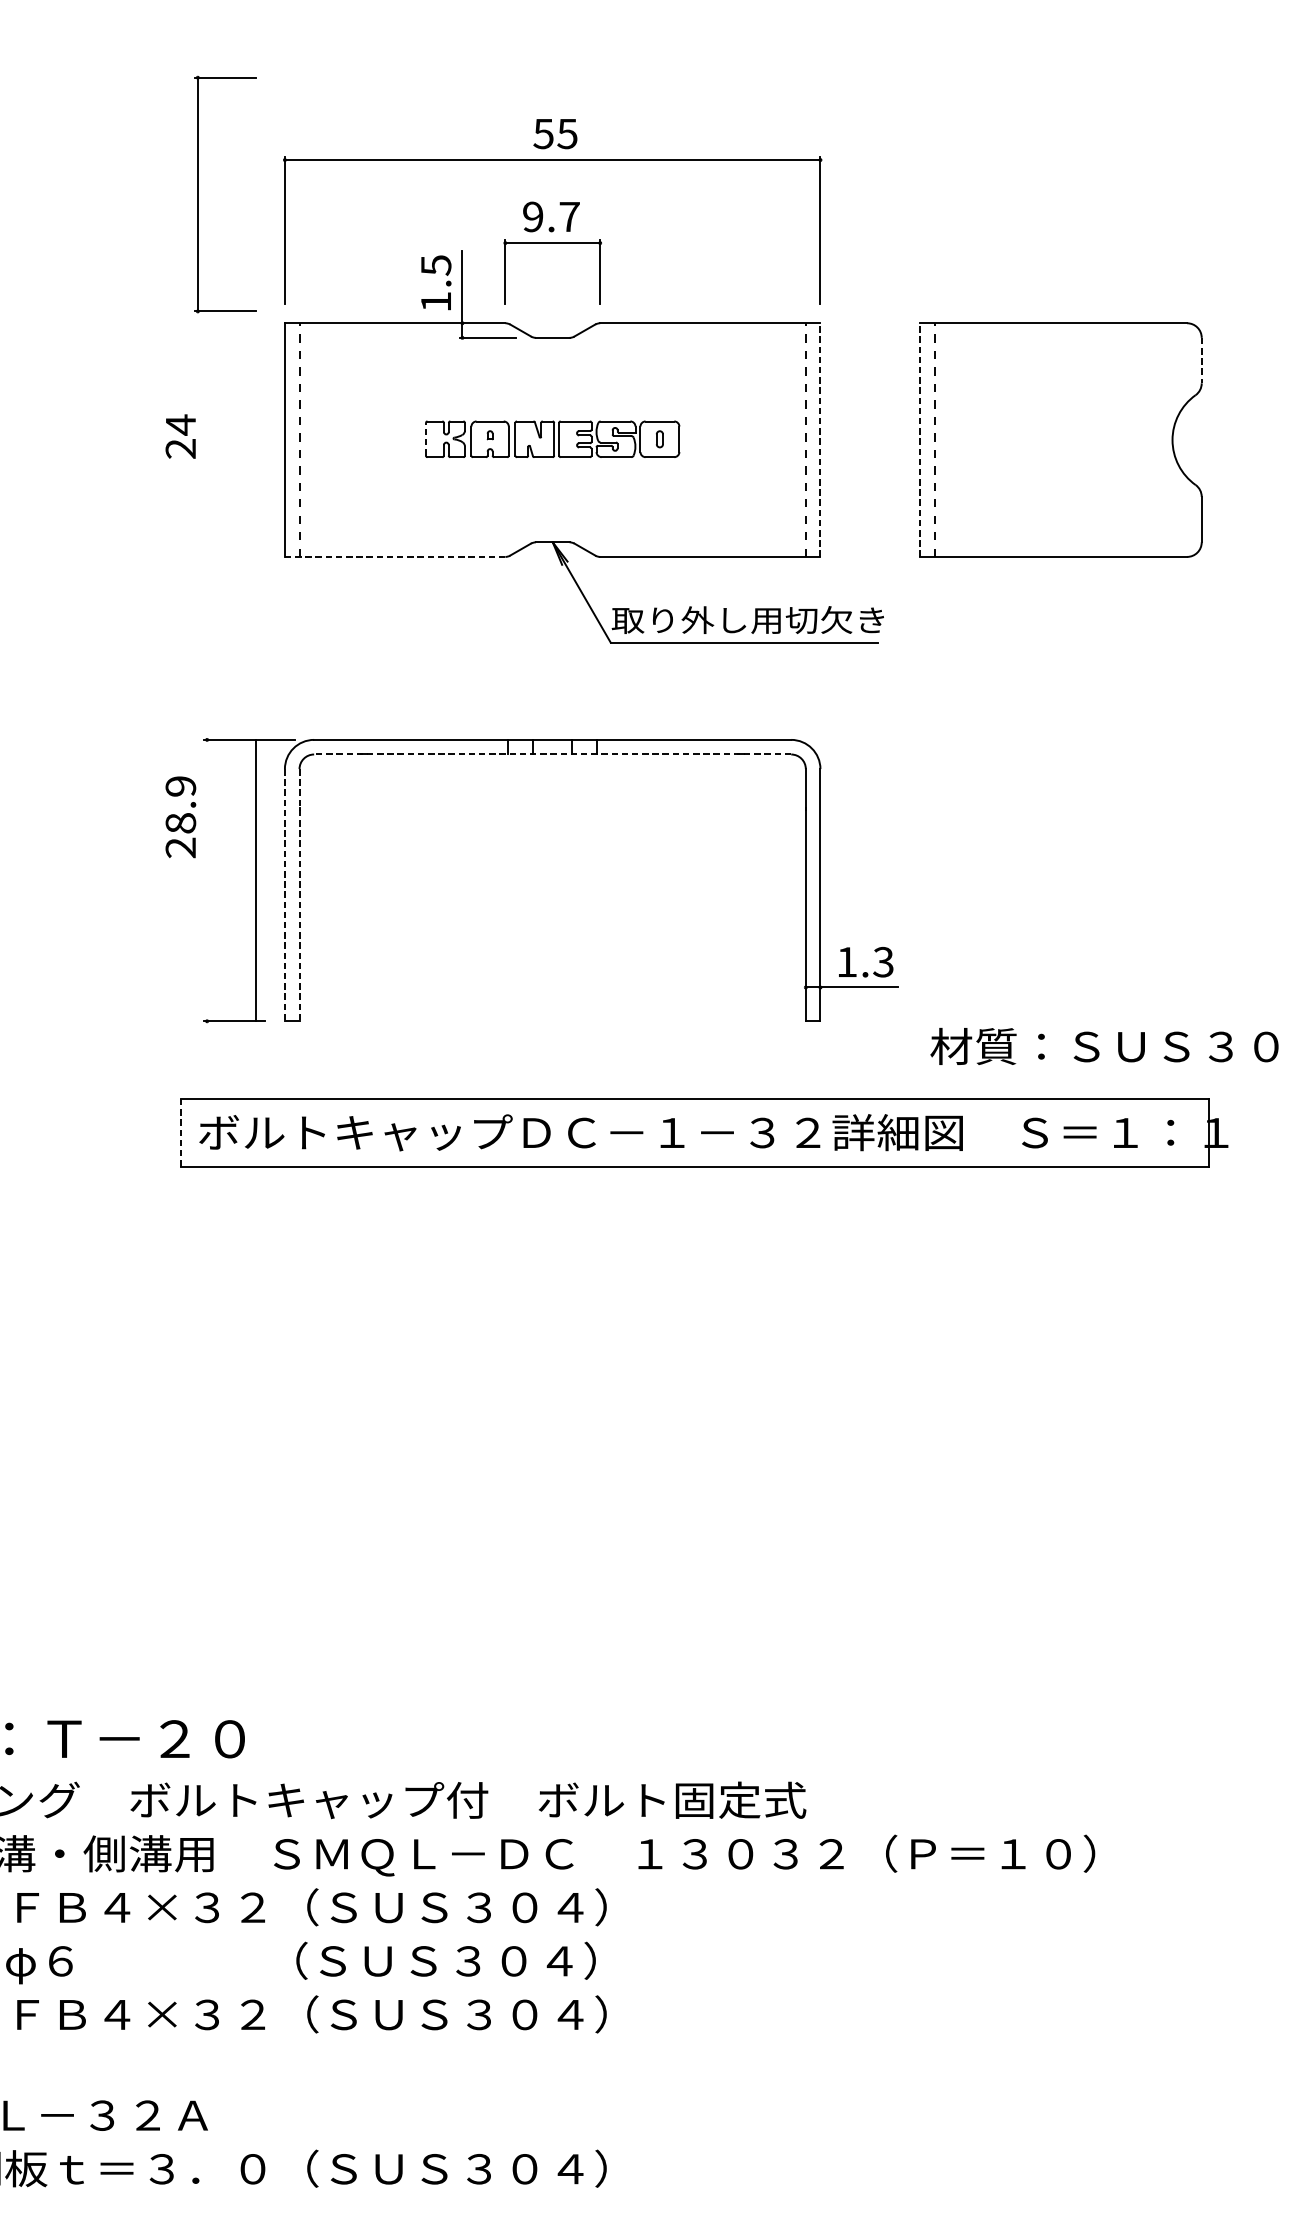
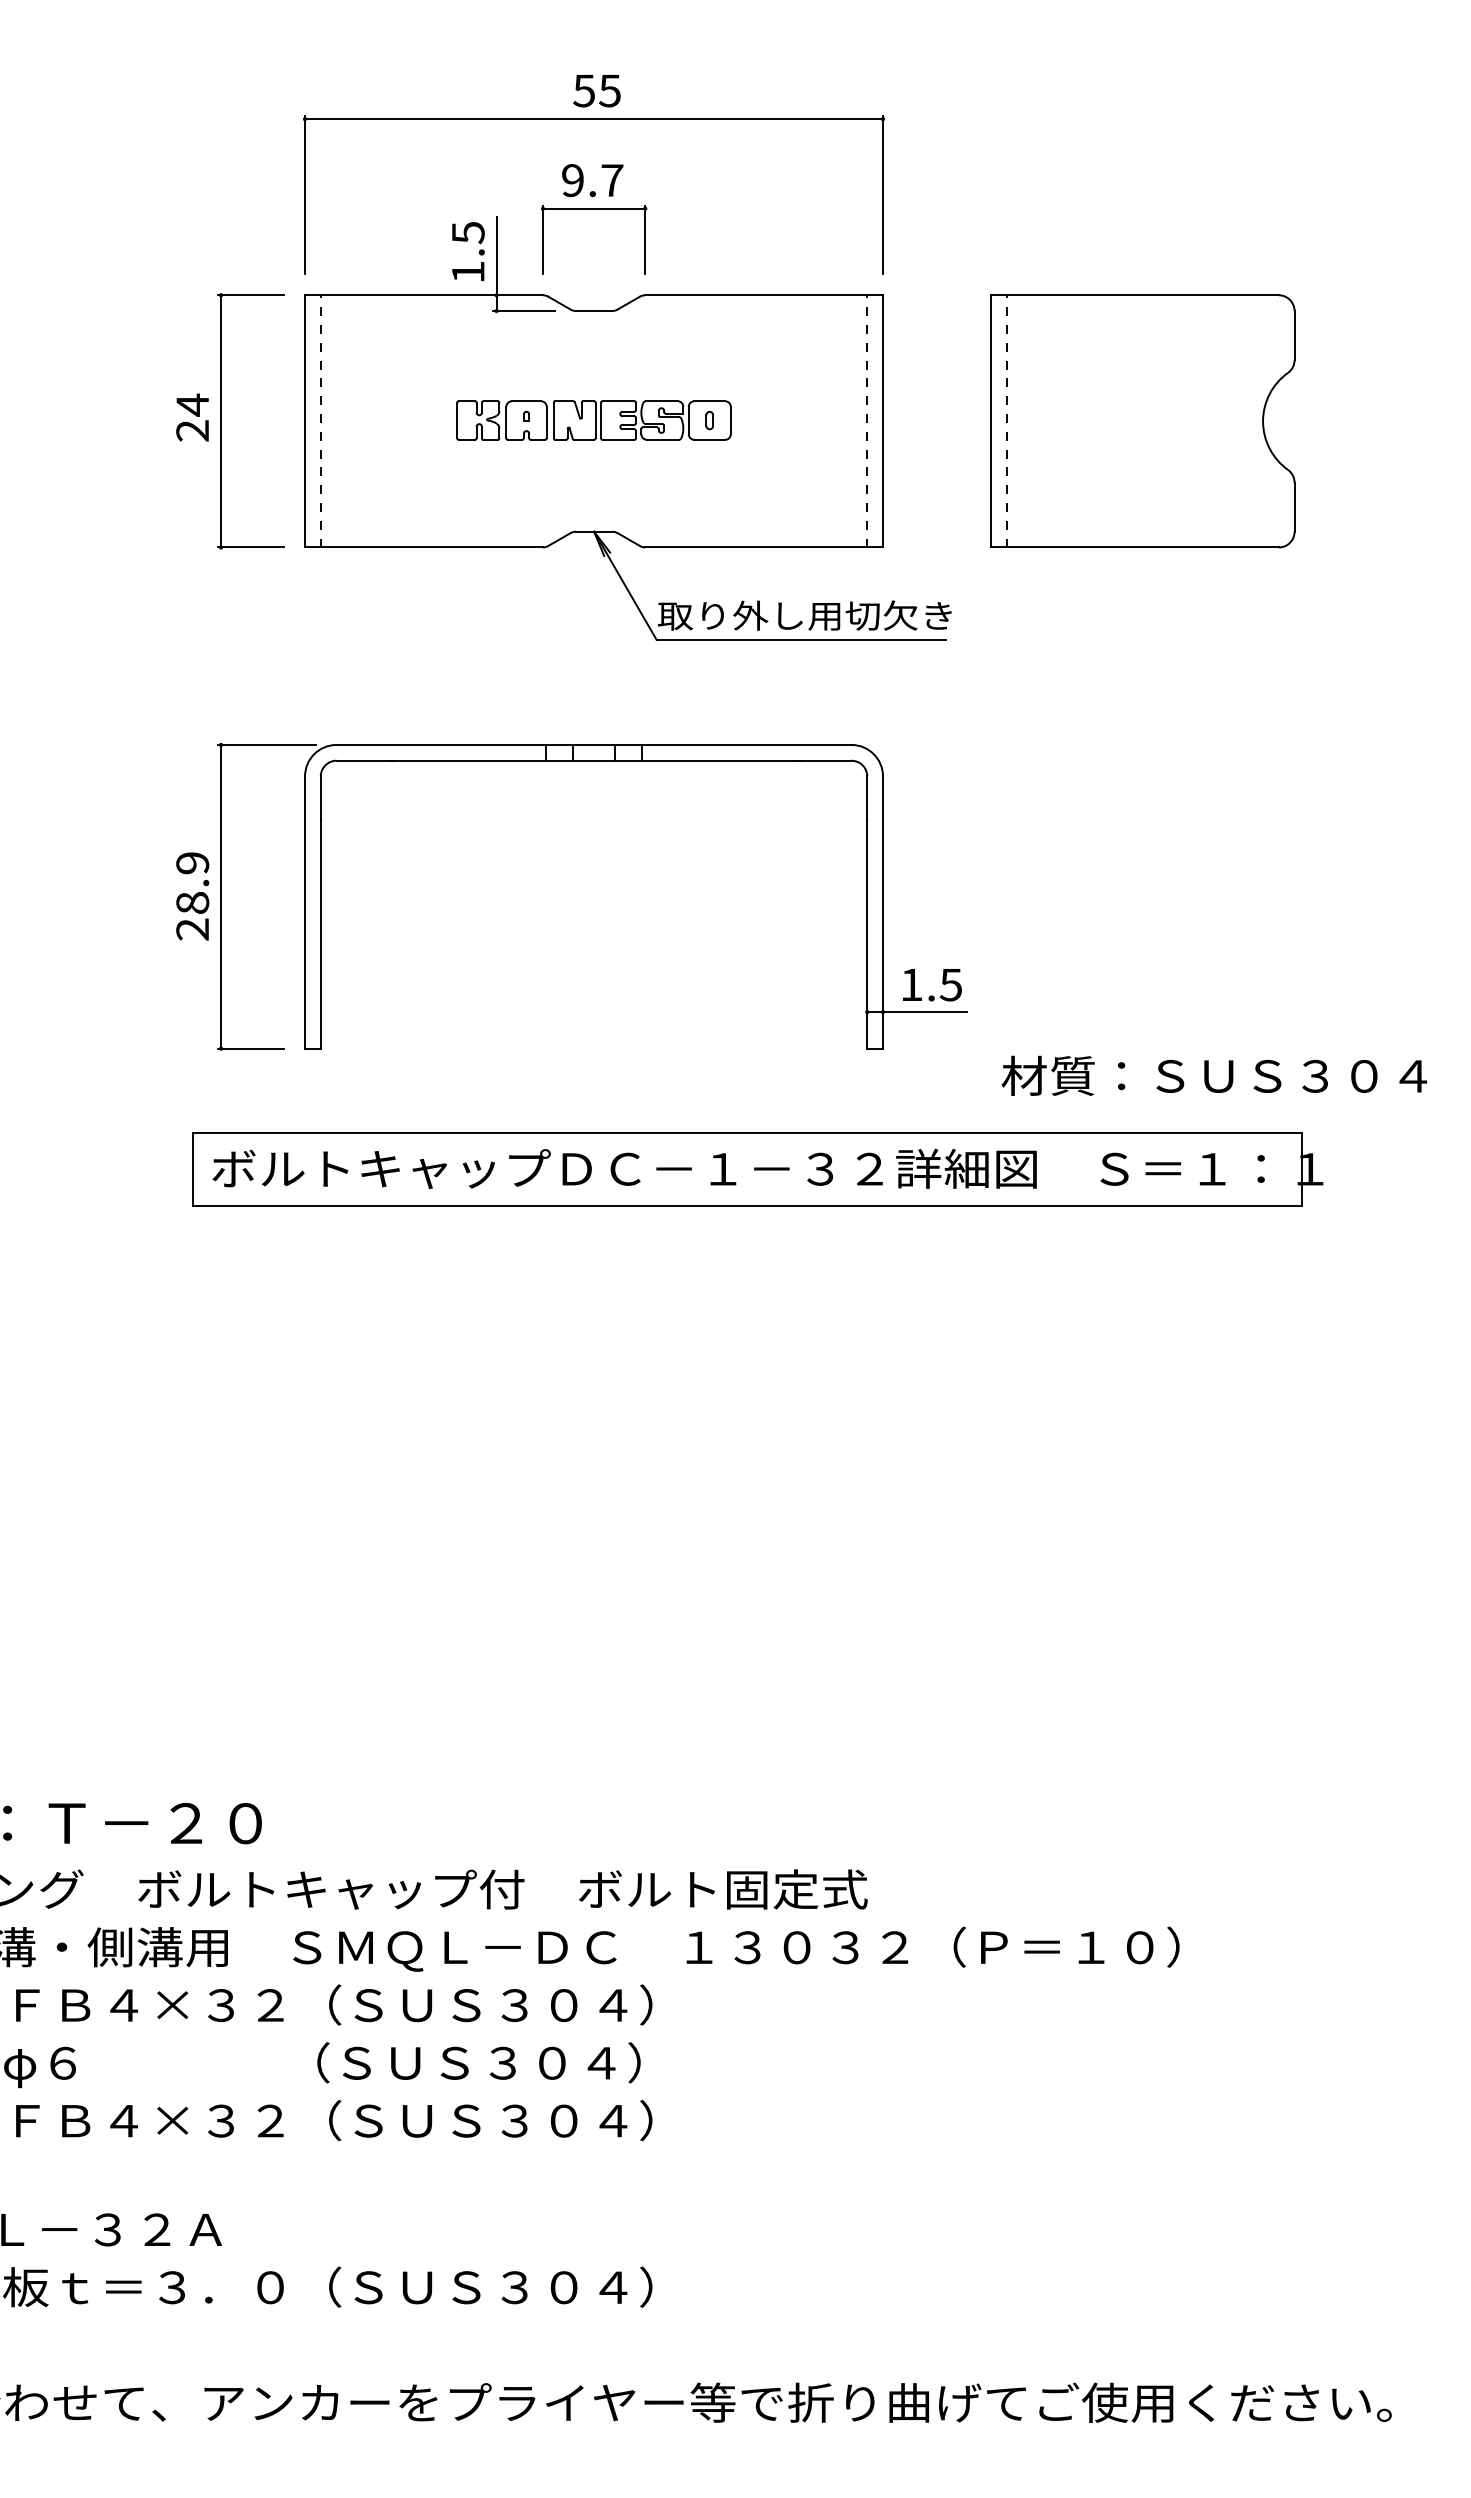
part: (198, 194) -> (221, 421), moved
line: (1201, 360) -> (1294, 335), dashed -> solid
line: (426, 439) -> (457, 420), dashed -> solid
line: (820, 439) -> (883, 420), dashed -> solid
line: (920, 439) -> (990, 420), dashed -> solid
line: (395, 556) -> (424, 547), dashed -> solid
line: (552, 754) -> (593, 760), dashed -> solid
text: (180, 817) -> (192, 896), moved
line: (256, 880) -> (221, 896), moved
line: (285, 896) -> (305, 913), dashed -> solid
line: (299, 896) -> (320, 913), dashed -> solid
text: (883, 961) -> (951, 984), 1.3 -> 1.5
line: (180, 1133) -> (192, 1169), dashed -> solid

